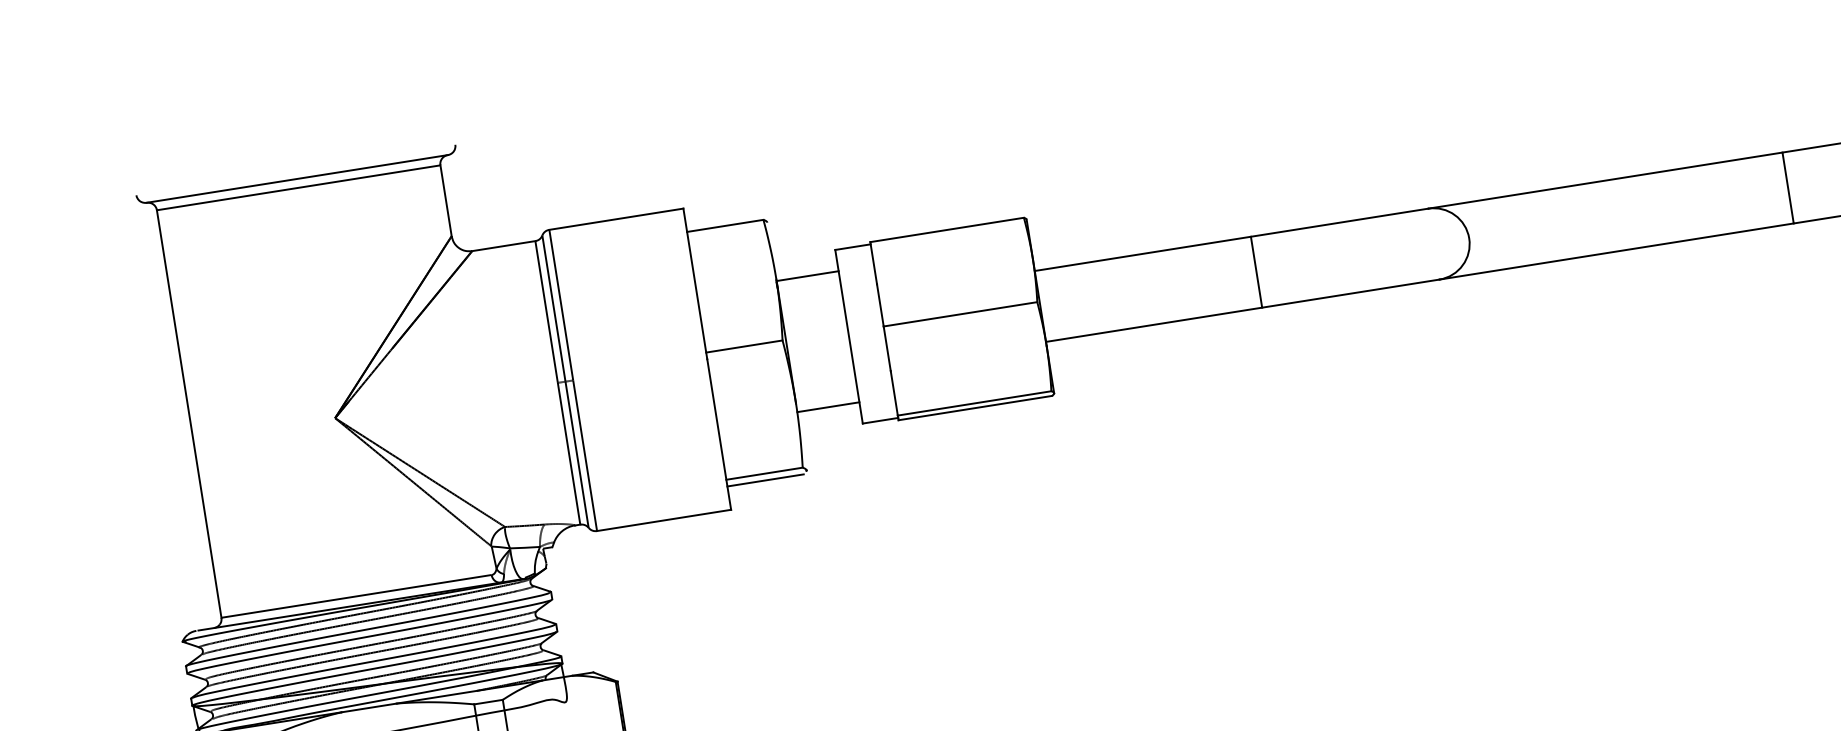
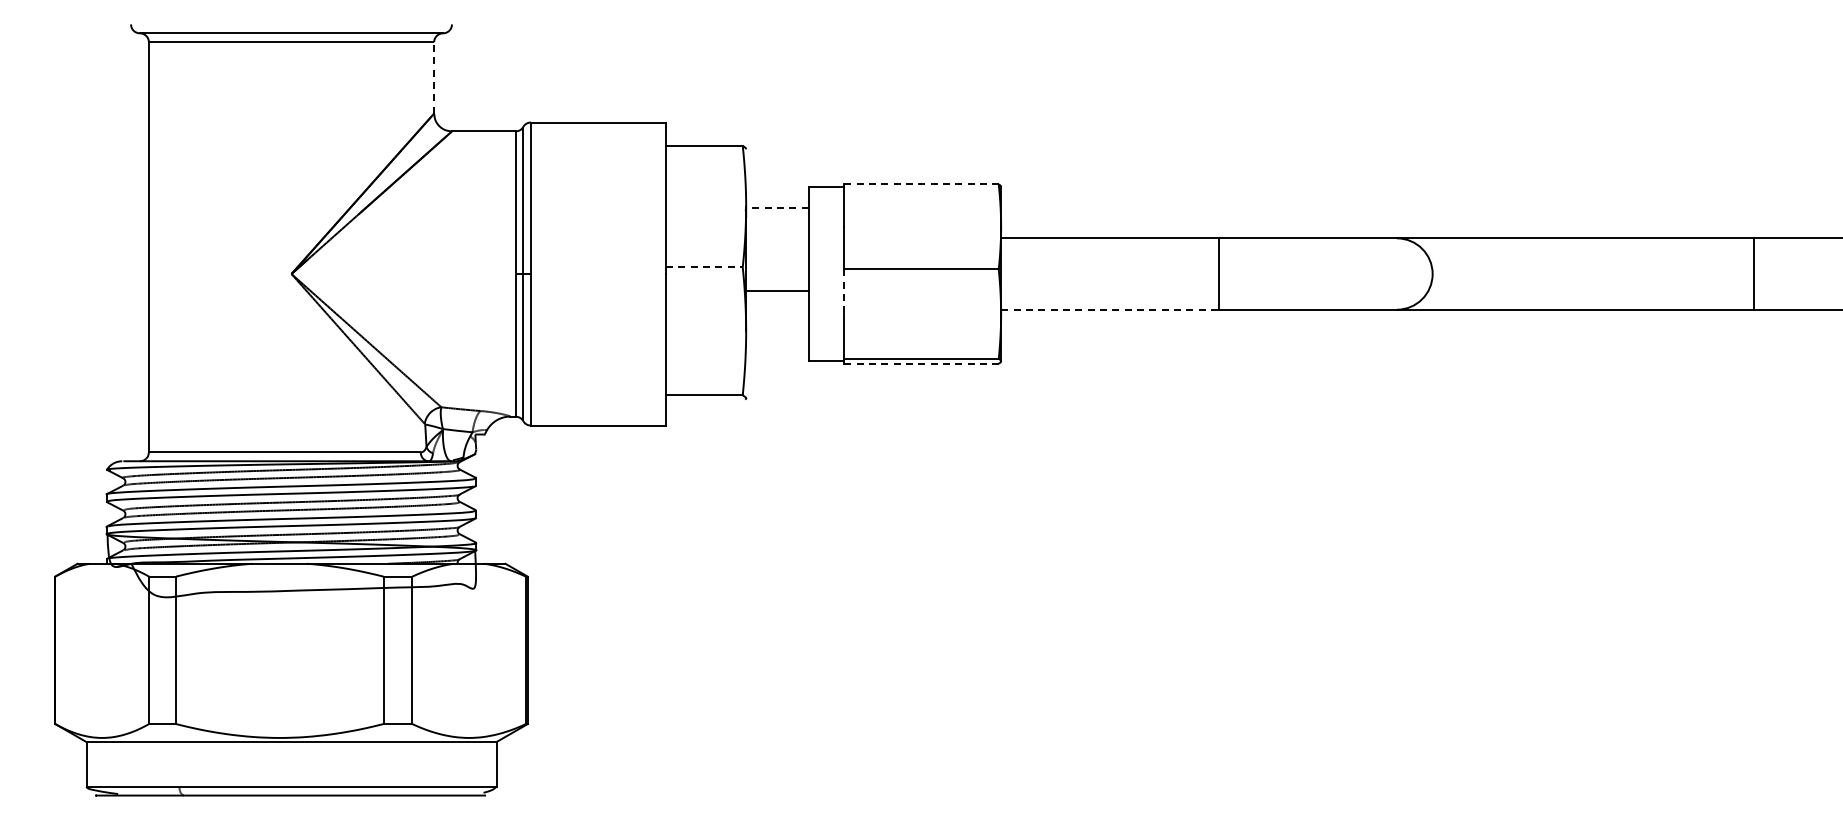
line: (446, 200) -> (434, 77), solid -> dashed
line: (947, 230) -> (921, 184), solid -> dashed
line: (806, 276) -> (776, 208), solid -> dashed
line: (1153, 324) -> (1109, 309), solid -> dashed
line: (744, 346) -> (704, 267), solid -> dashed
line: (887, 349) -> (844, 292), solid -> dashed
line: (828, 407) -> (777, 291), moved
line: (975, 407) -> (921, 363), solid -> dashed
line: (764, 480) -> (703, 402), removed

